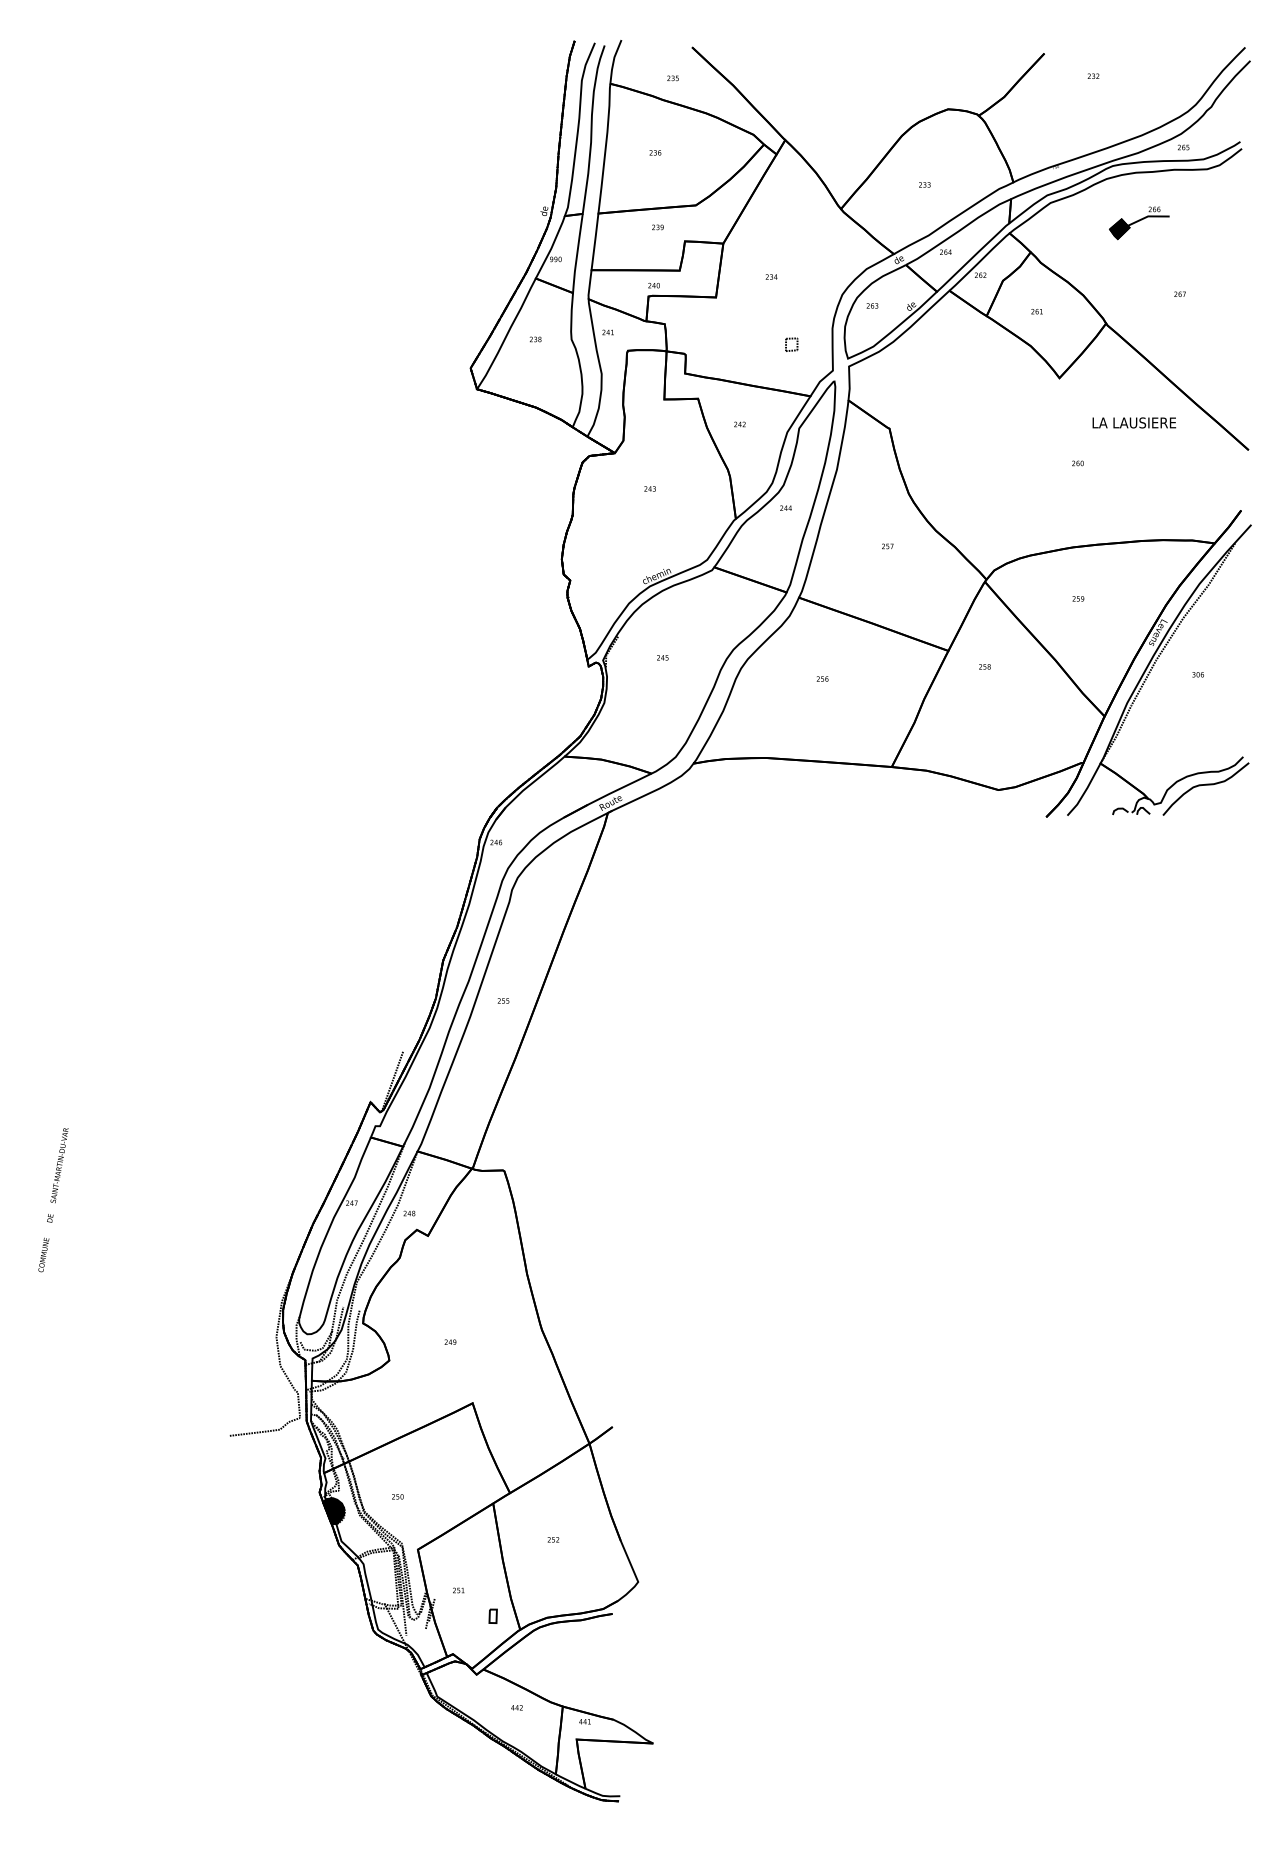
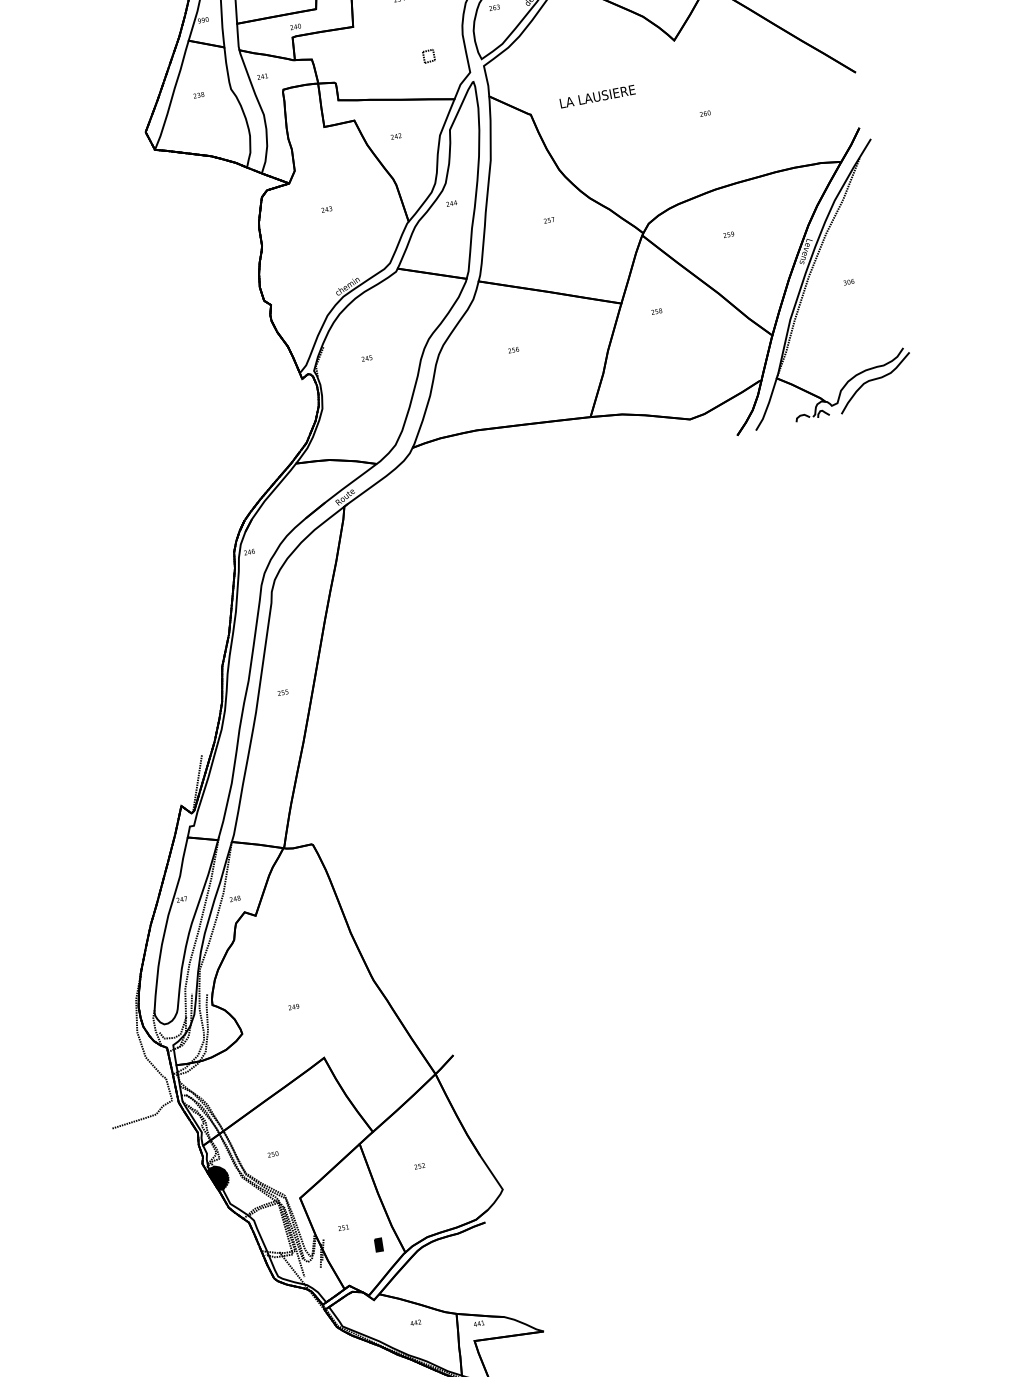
text: (1134, 422) -> (597, 96), moved
fill: (492, 1616) -> (378, 1245), added

